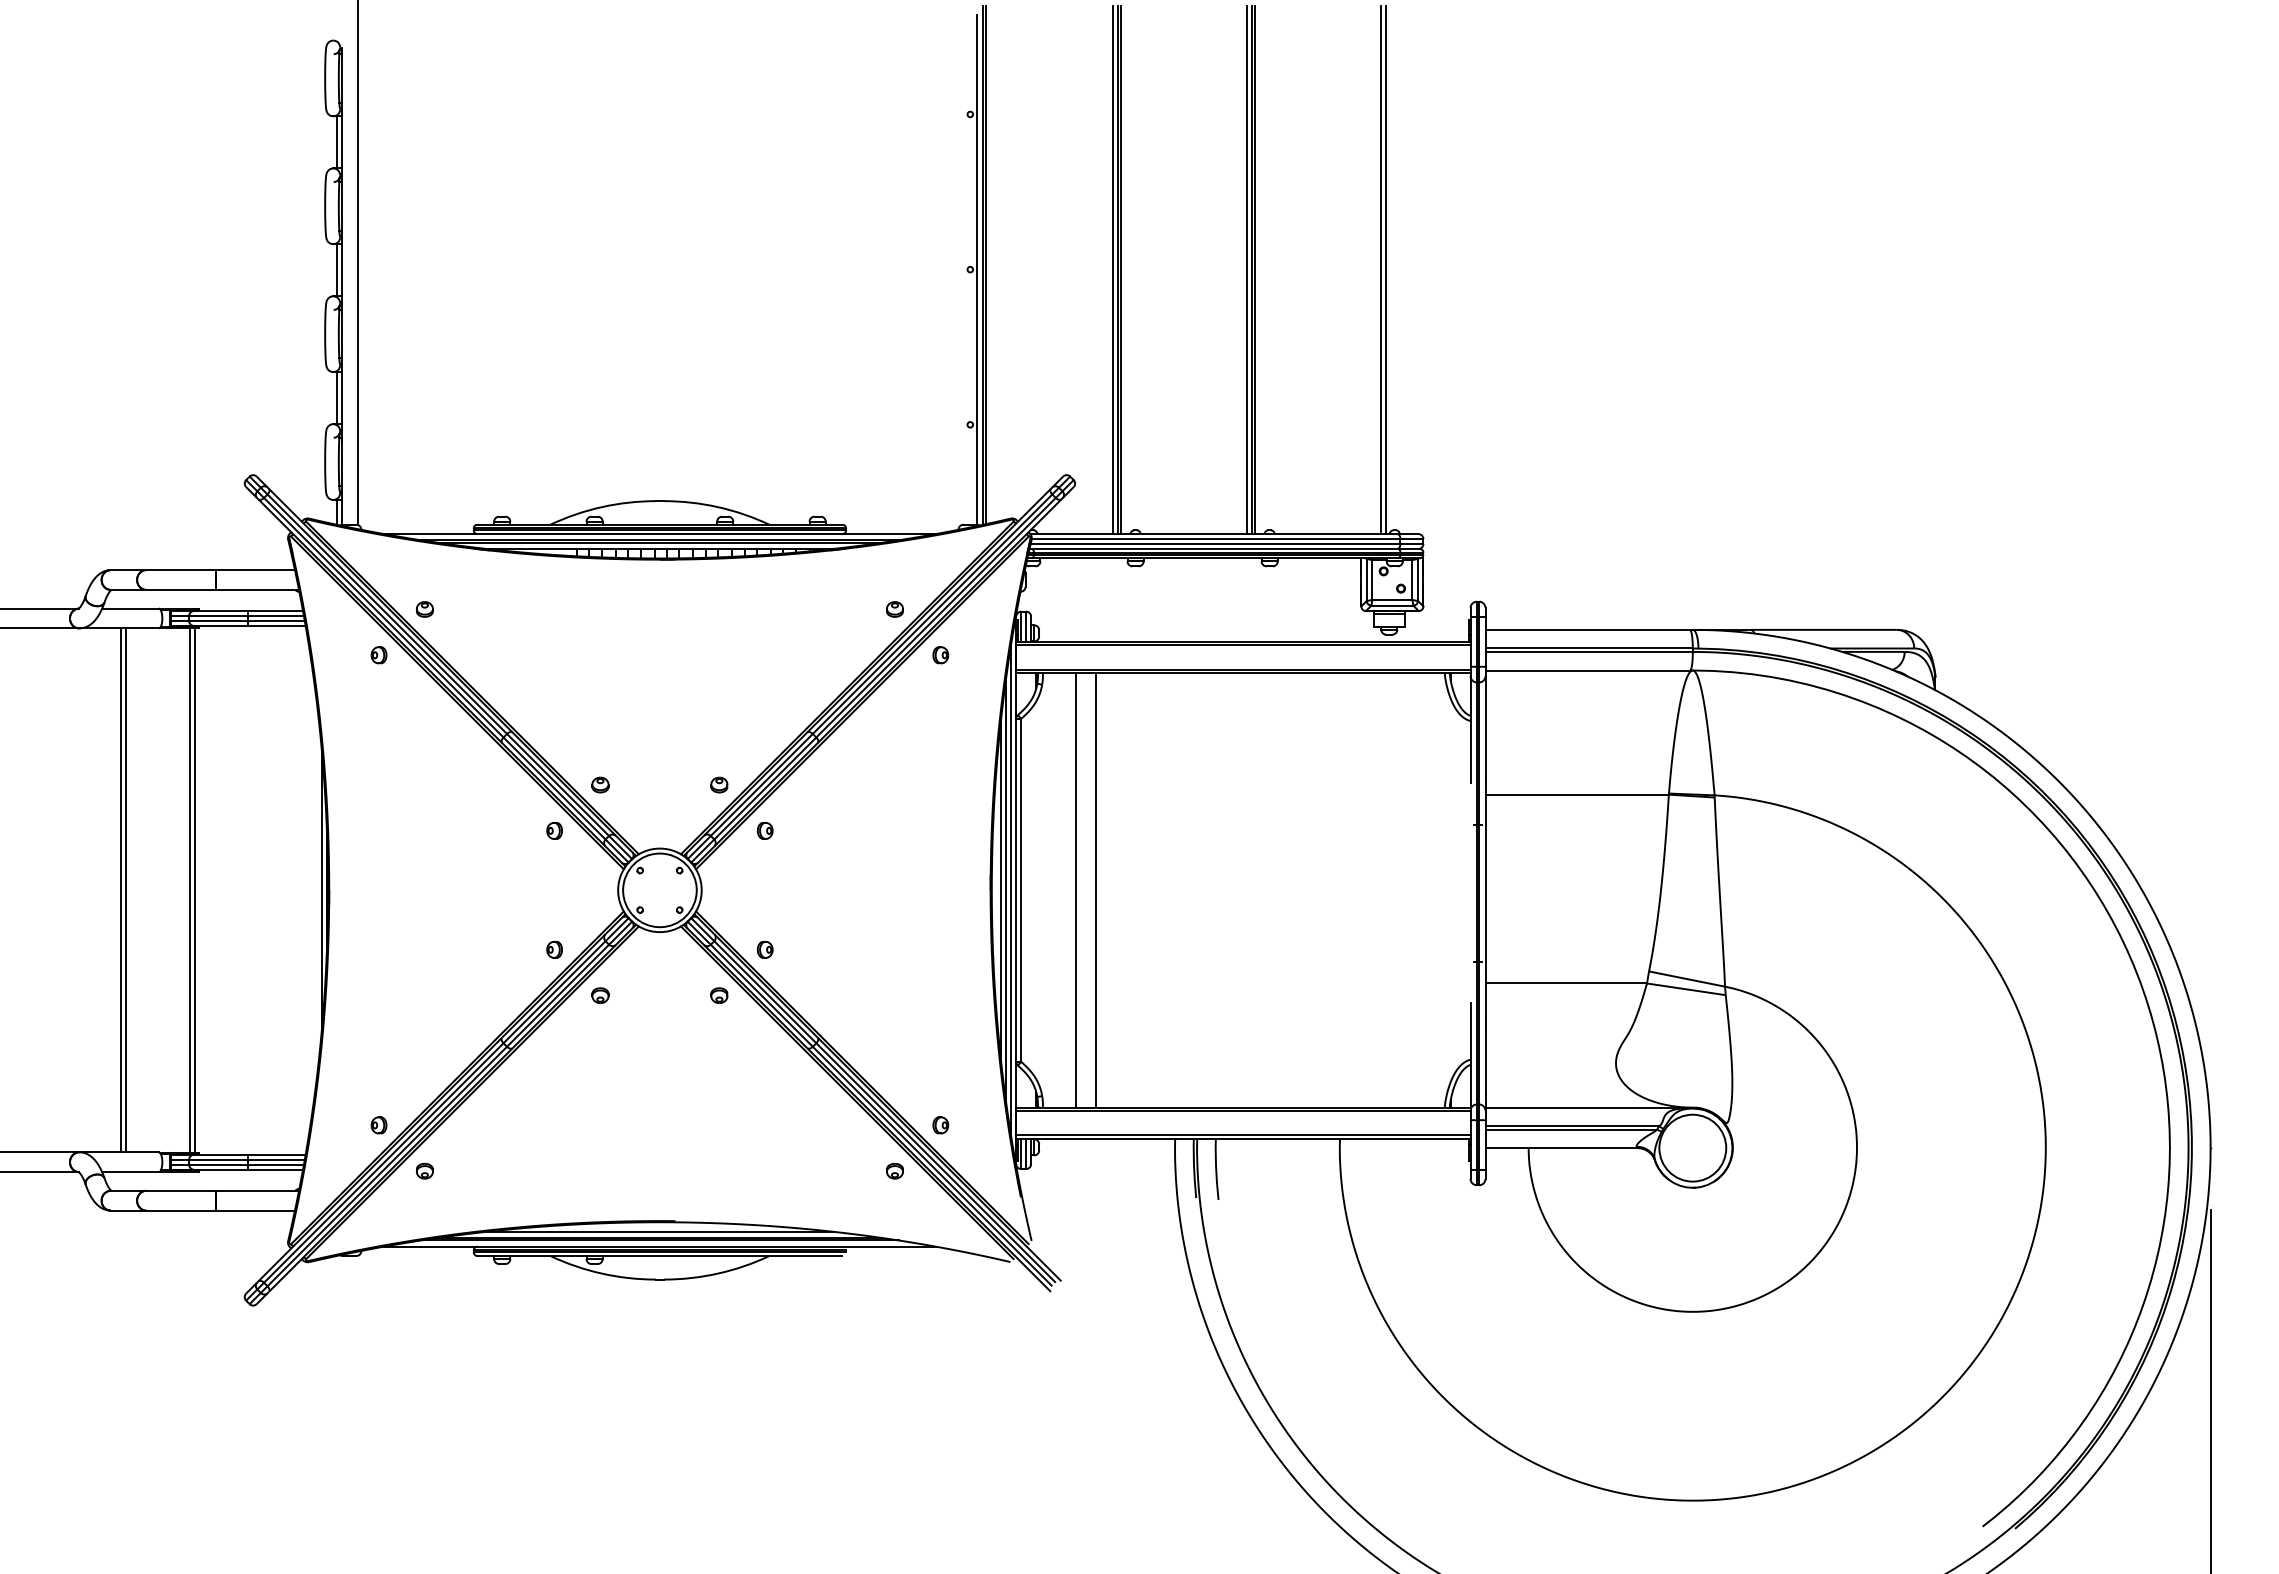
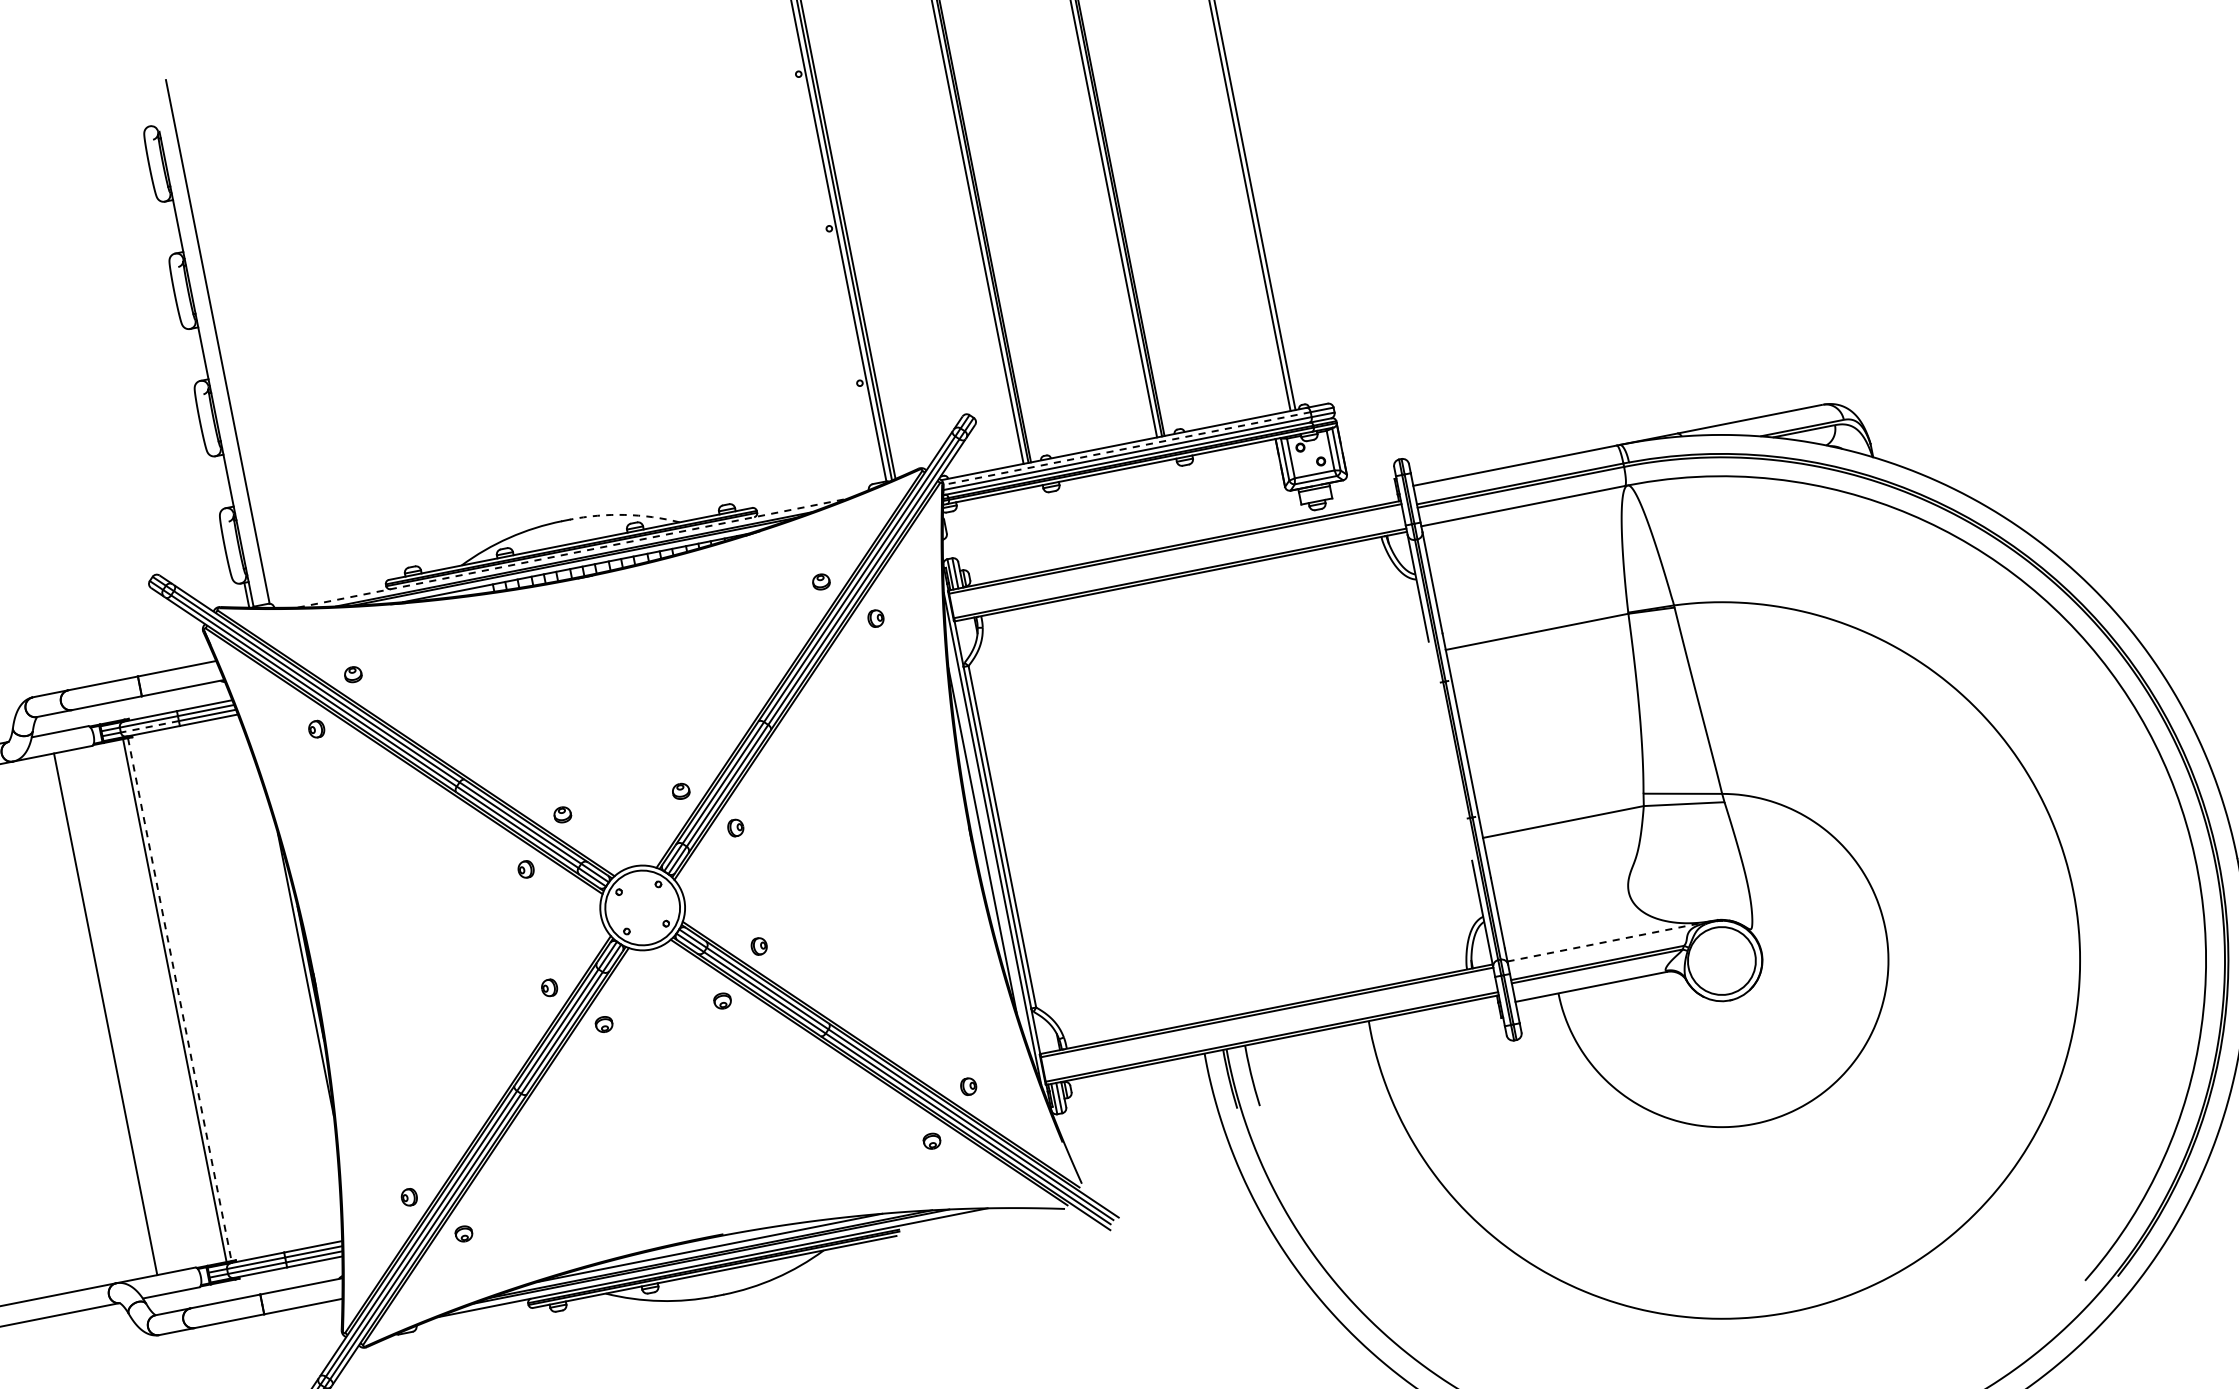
line: (337, 142) -> (174, 226), removed
line: (337, 270) -> (199, 354), removed
line: (337, 398) -> (224, 481), removed
arc: (717, 507) -> (624, 515), solid -> dashed
line: (659, 534) -> (572, 553), solid -> dashed
line: (1215, 539) -> (1126, 449), solid -> dashed
line: (217, 620) -> (148, 726), solid -> dashed
line: (125, 890) -> (110, 1013), removed
line: (195, 890) -> (180, 999), solid -> dashed
line: (1006, 890) -> (987, 839), removed
line: (1076, 890) -> (1057, 825), removed
line: (1096, 890) -> (1077, 822), removed
line: (1589, 1107) -> (1611, 940), solid -> dashed

